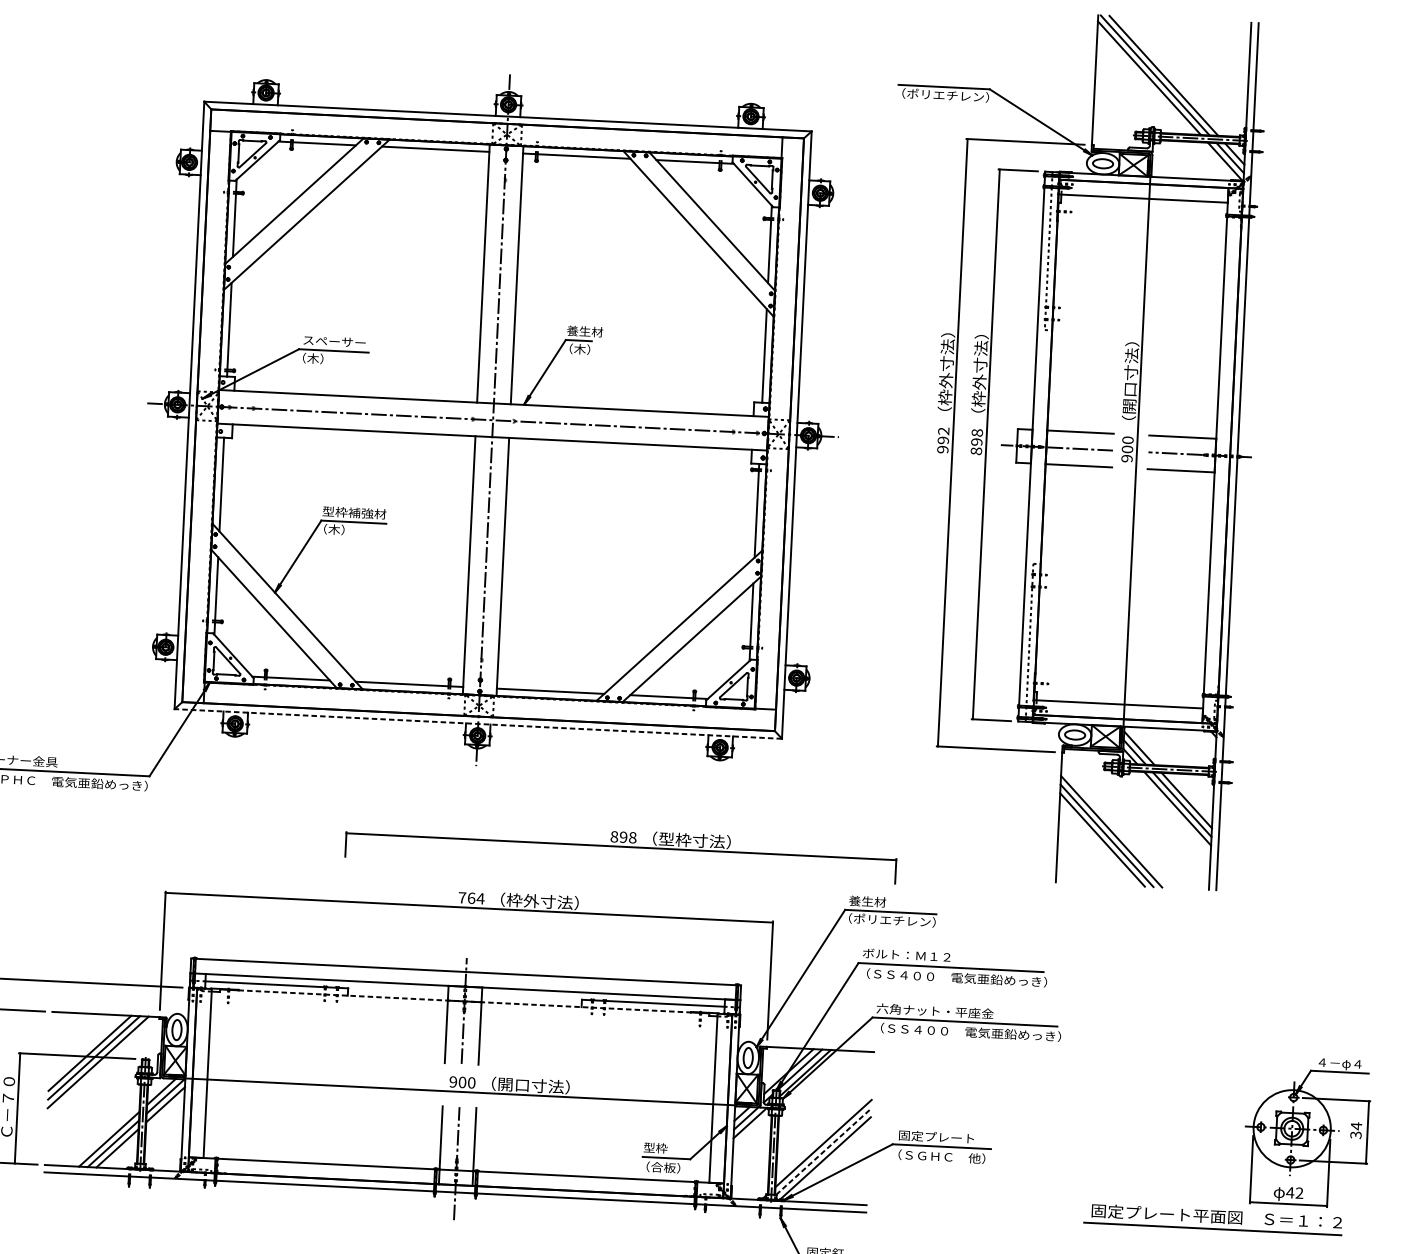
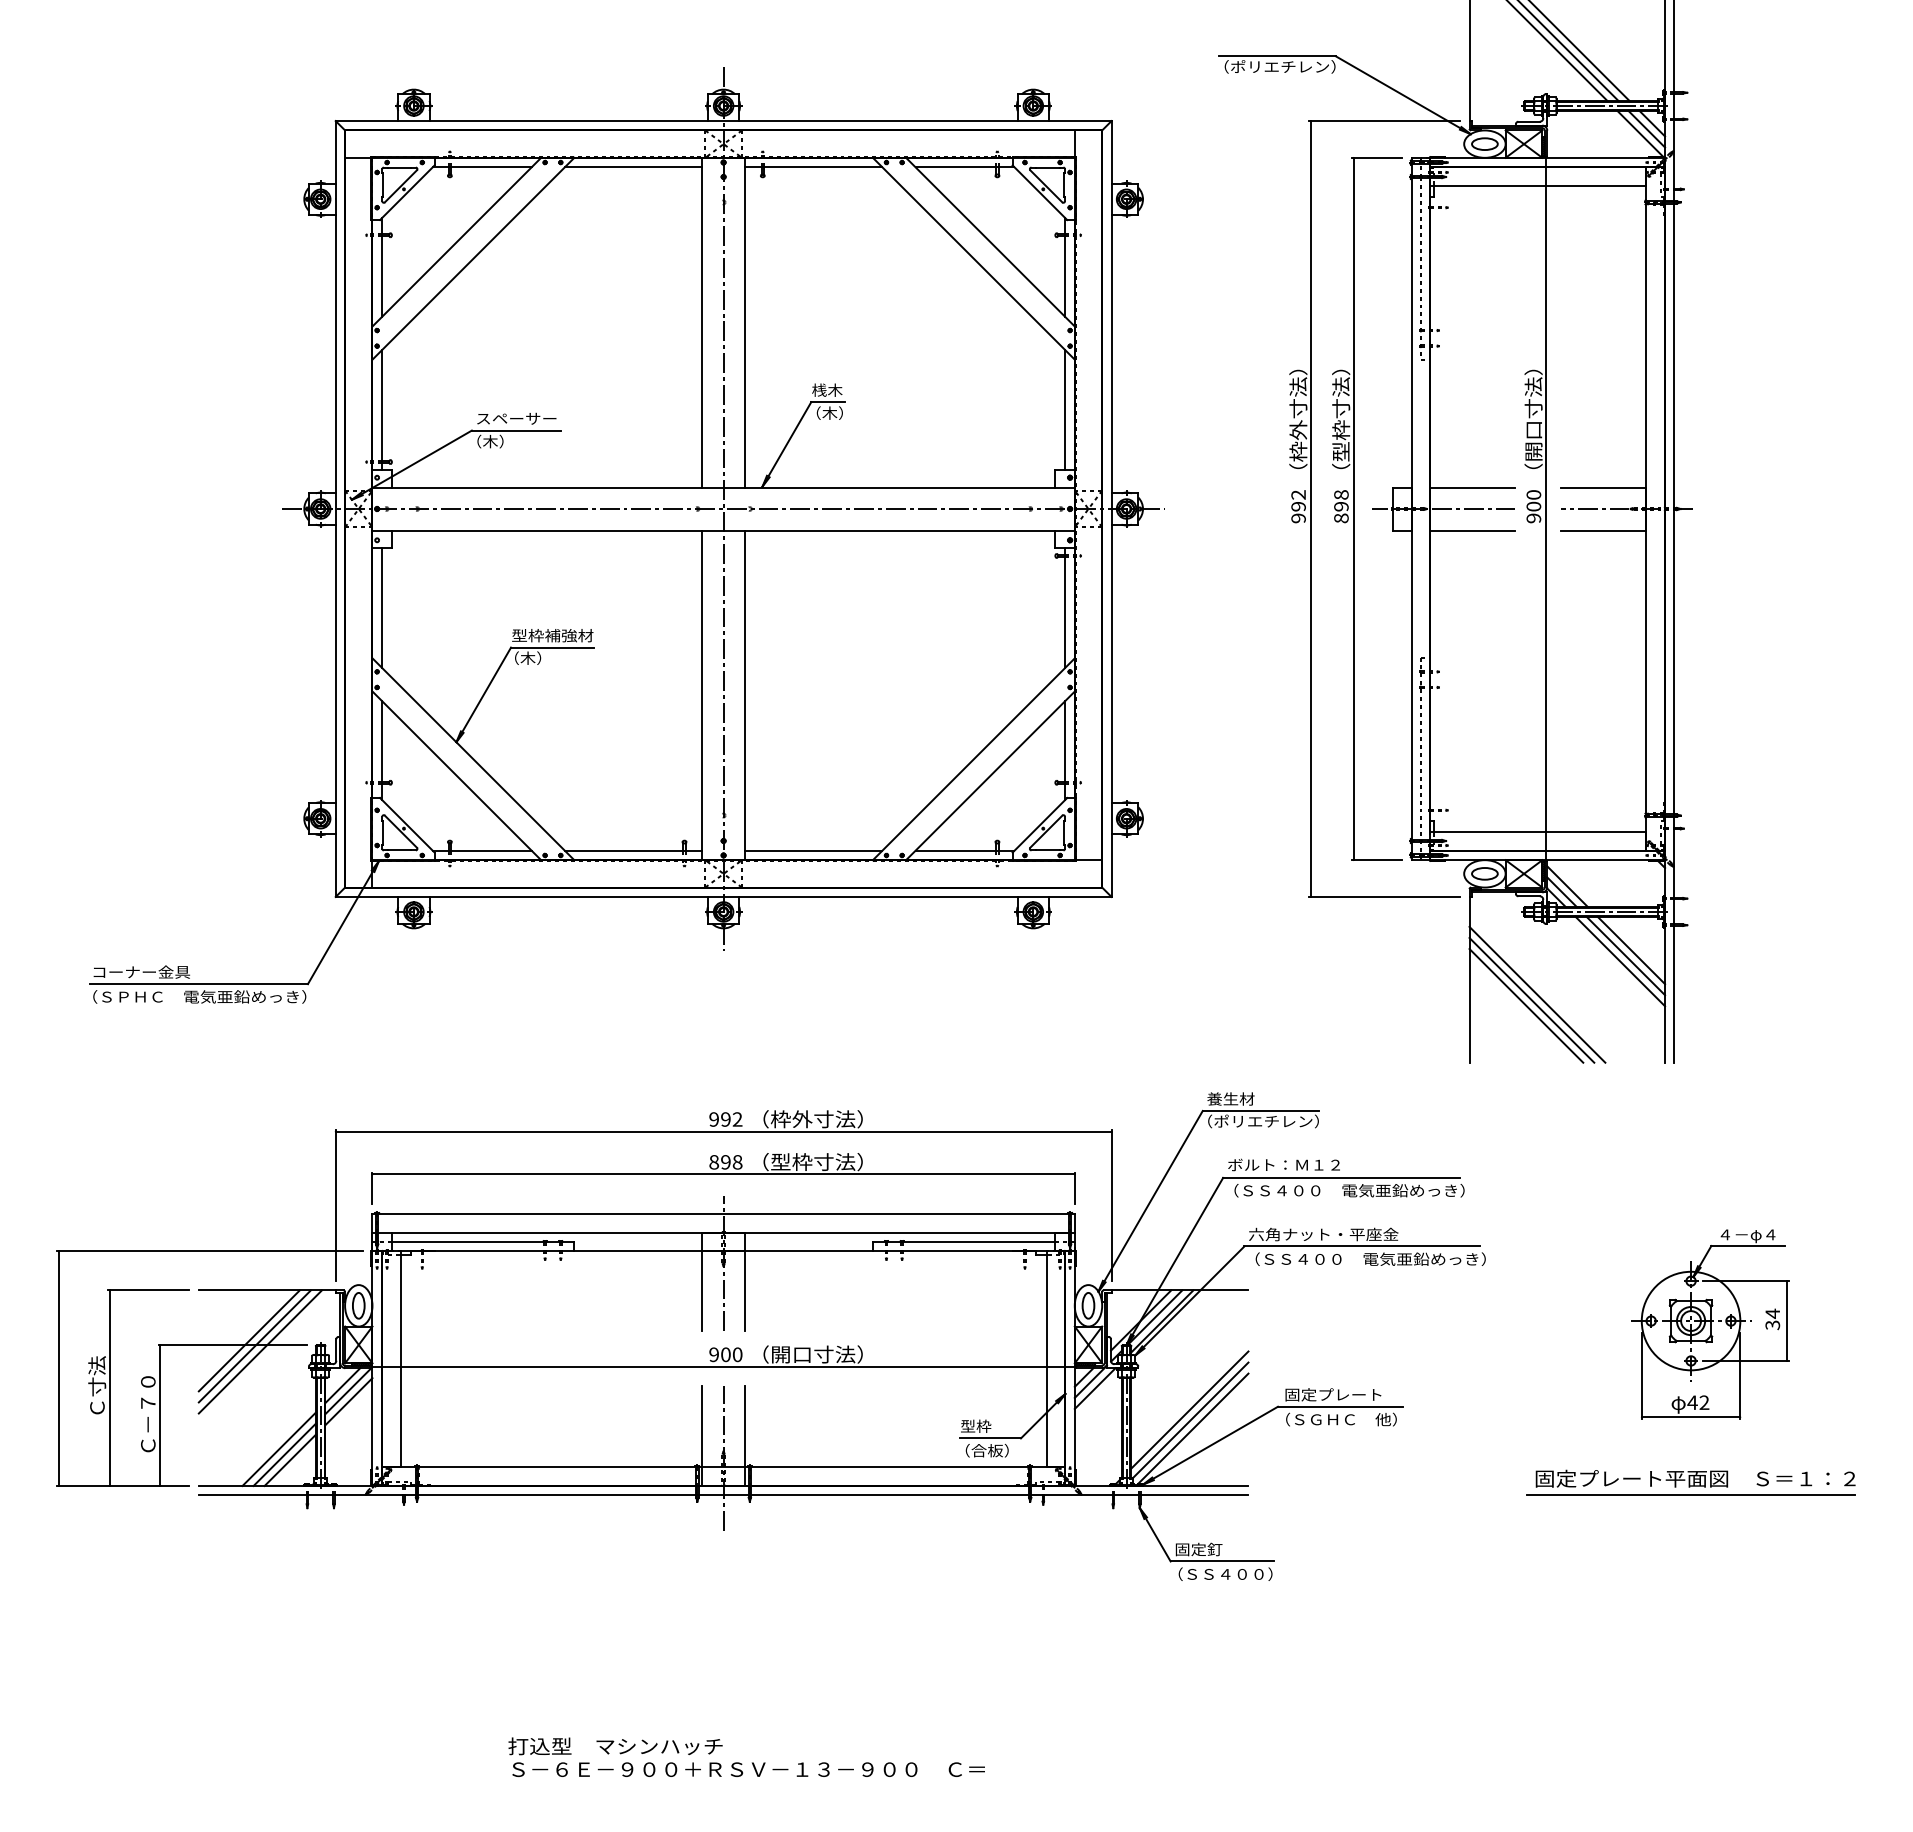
text: (585, 330) -> (835, 389), 養生材 -> 桟木
text: (979, 390) -> (1341, 440), （枠外寸法） -> （型枠寸法）
line: (478, 723) -> (723, 896), dashed -> solid
part: (621, 849) -> (723, 1178), moved
text: (471, 898) -> (725, 1119), 764 -> 992
line: (464, 1001) -> (723, 1251), dashed -> solid
part: (1307, 1132) -> (1710, 1324), moved
line: (823, 1151) -> (1190, 1420), dashed -> solid

